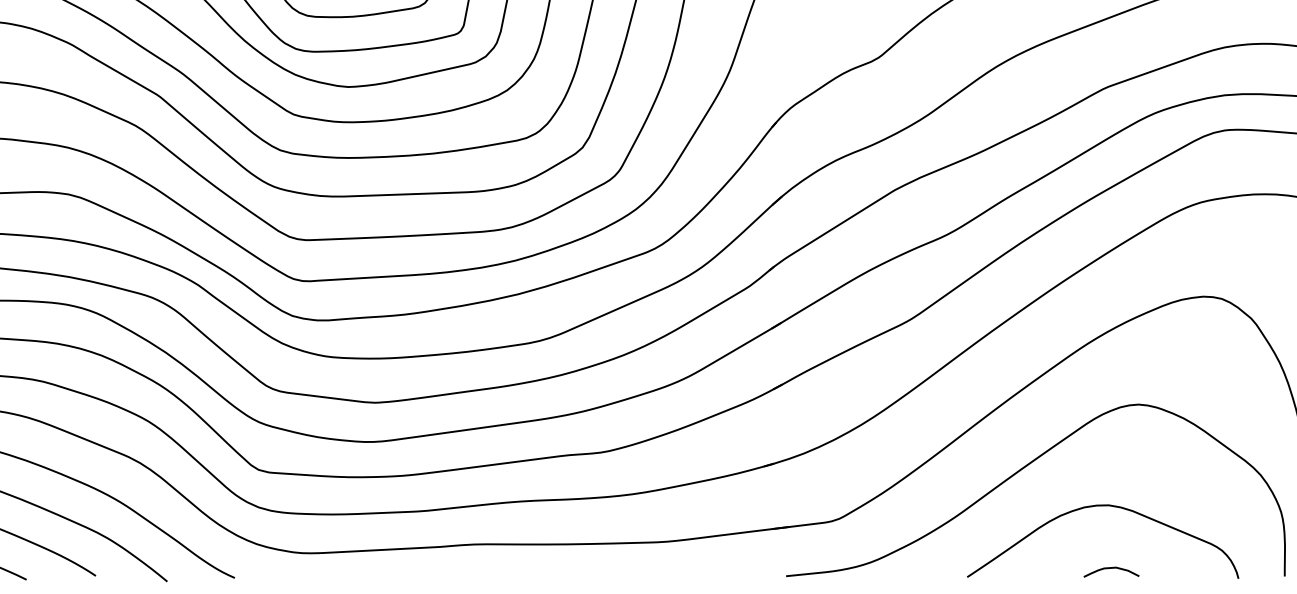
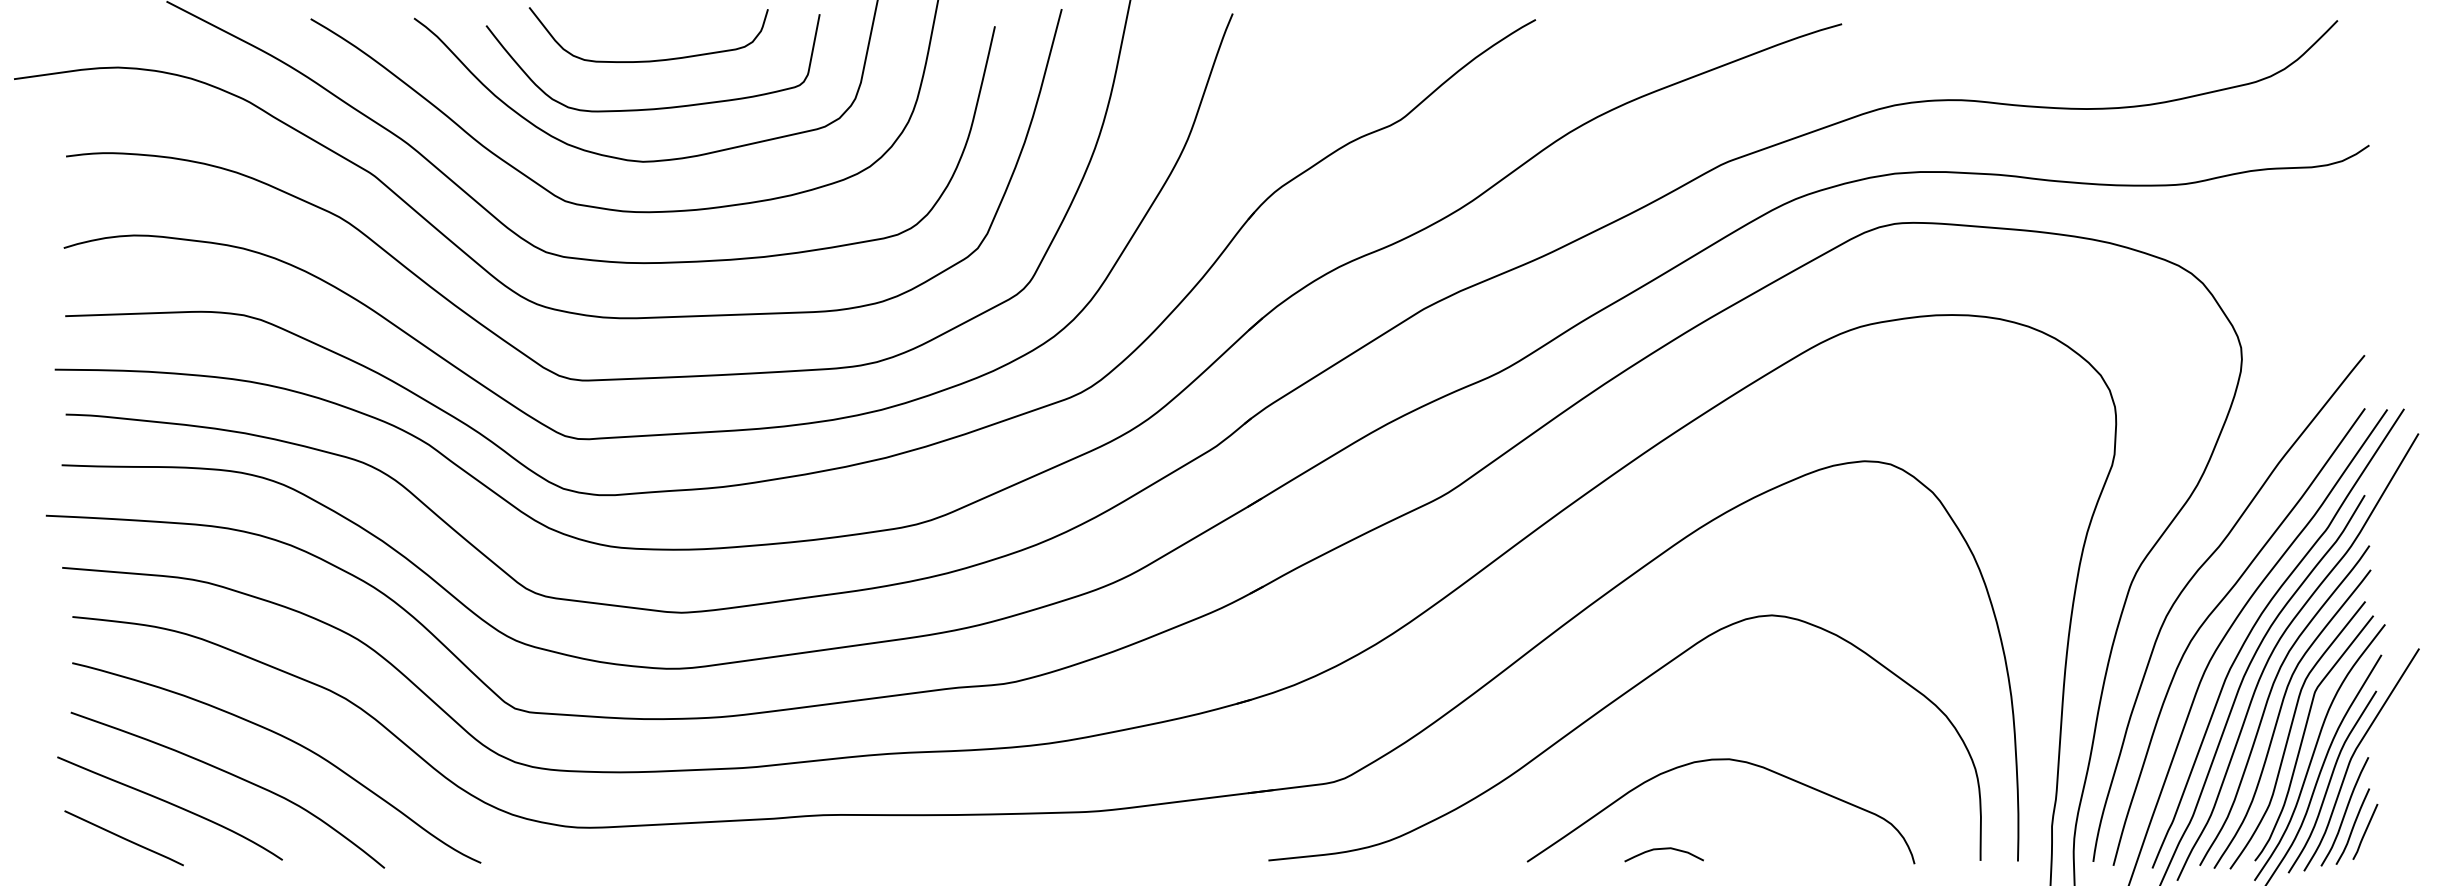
curve: (1111, 568) -> (1663, 849), moved

